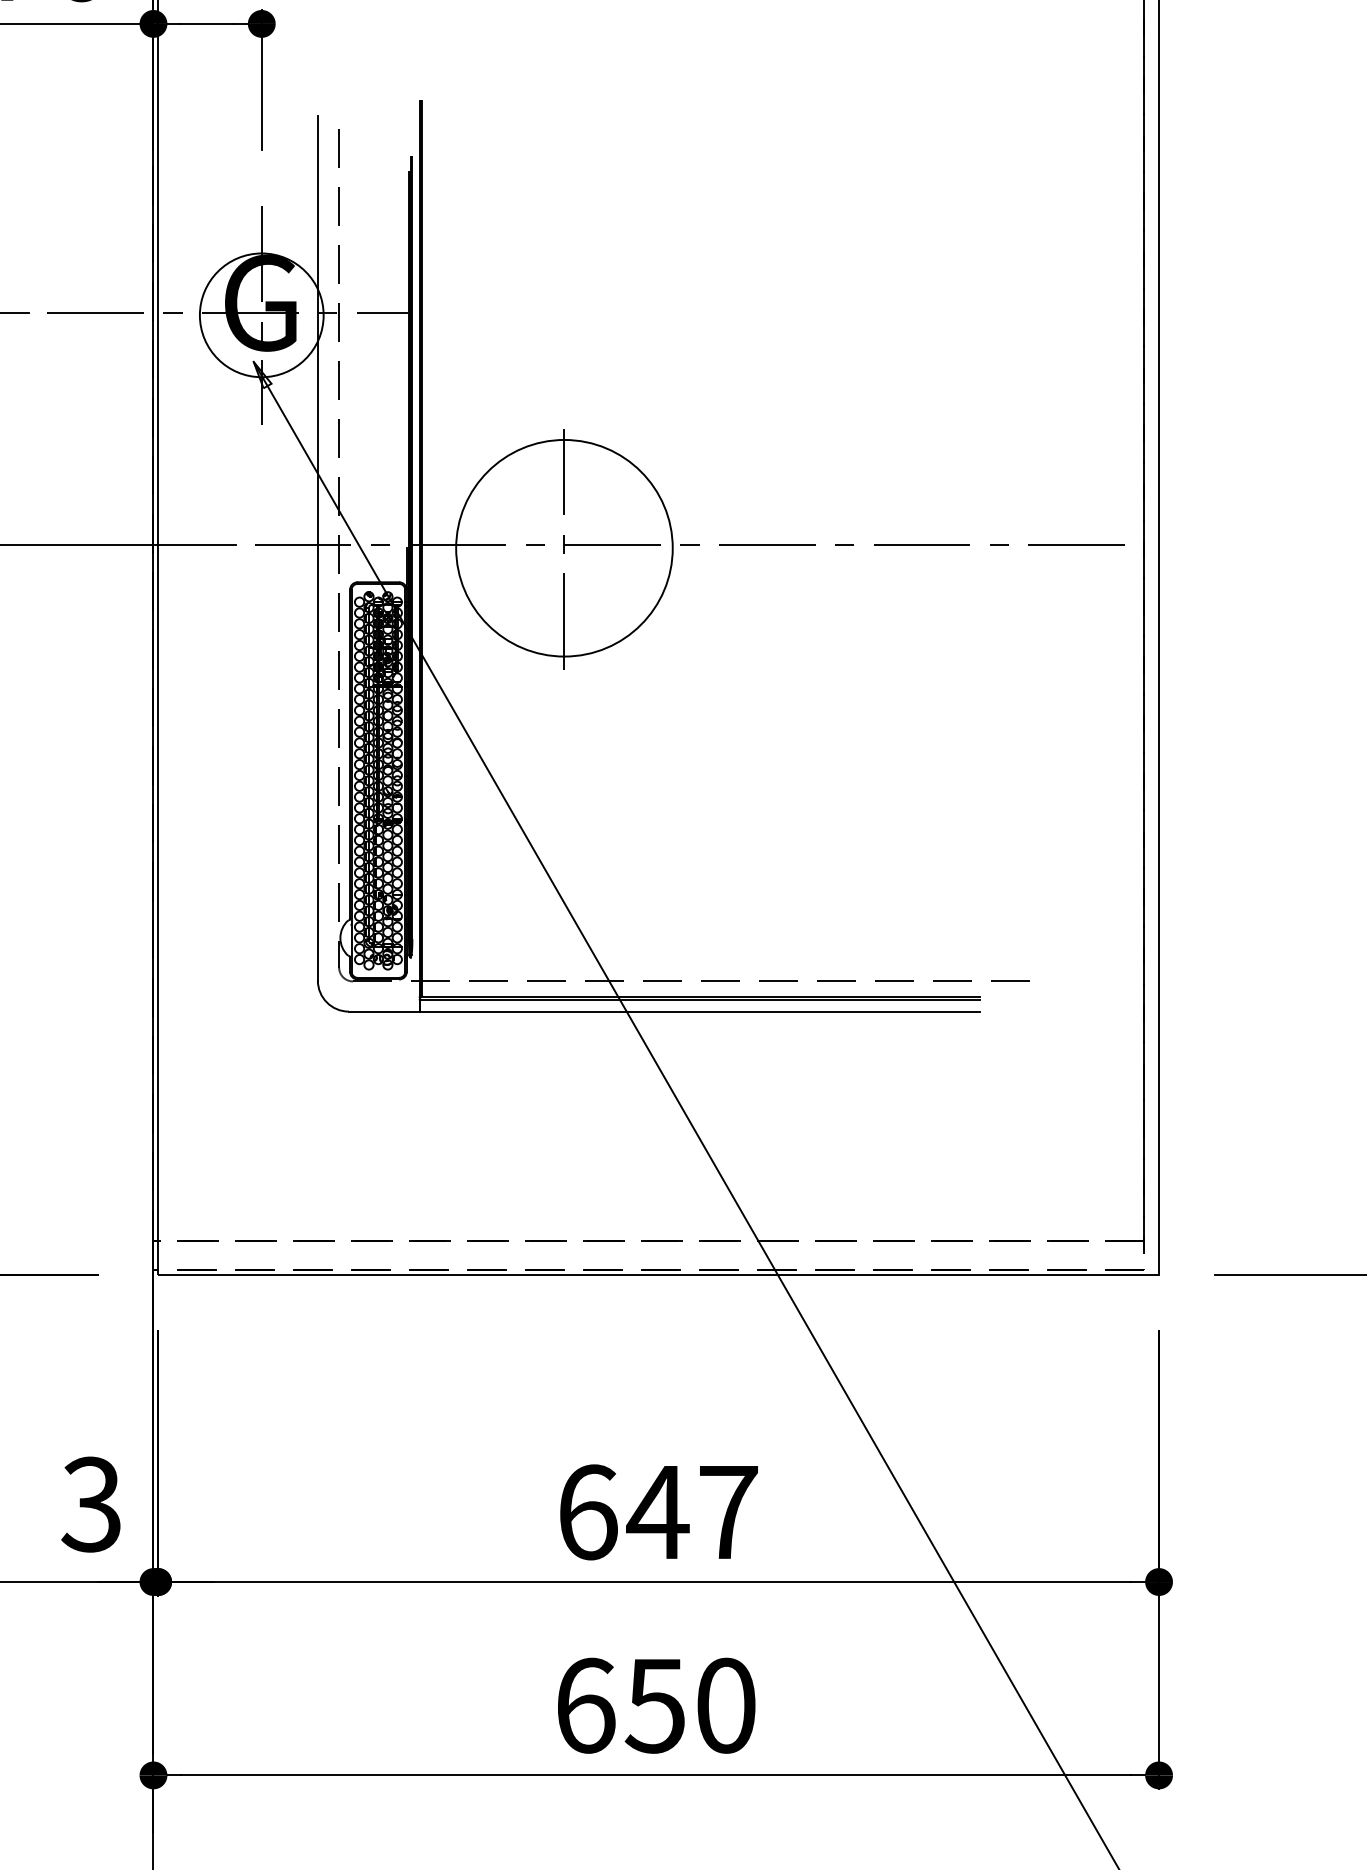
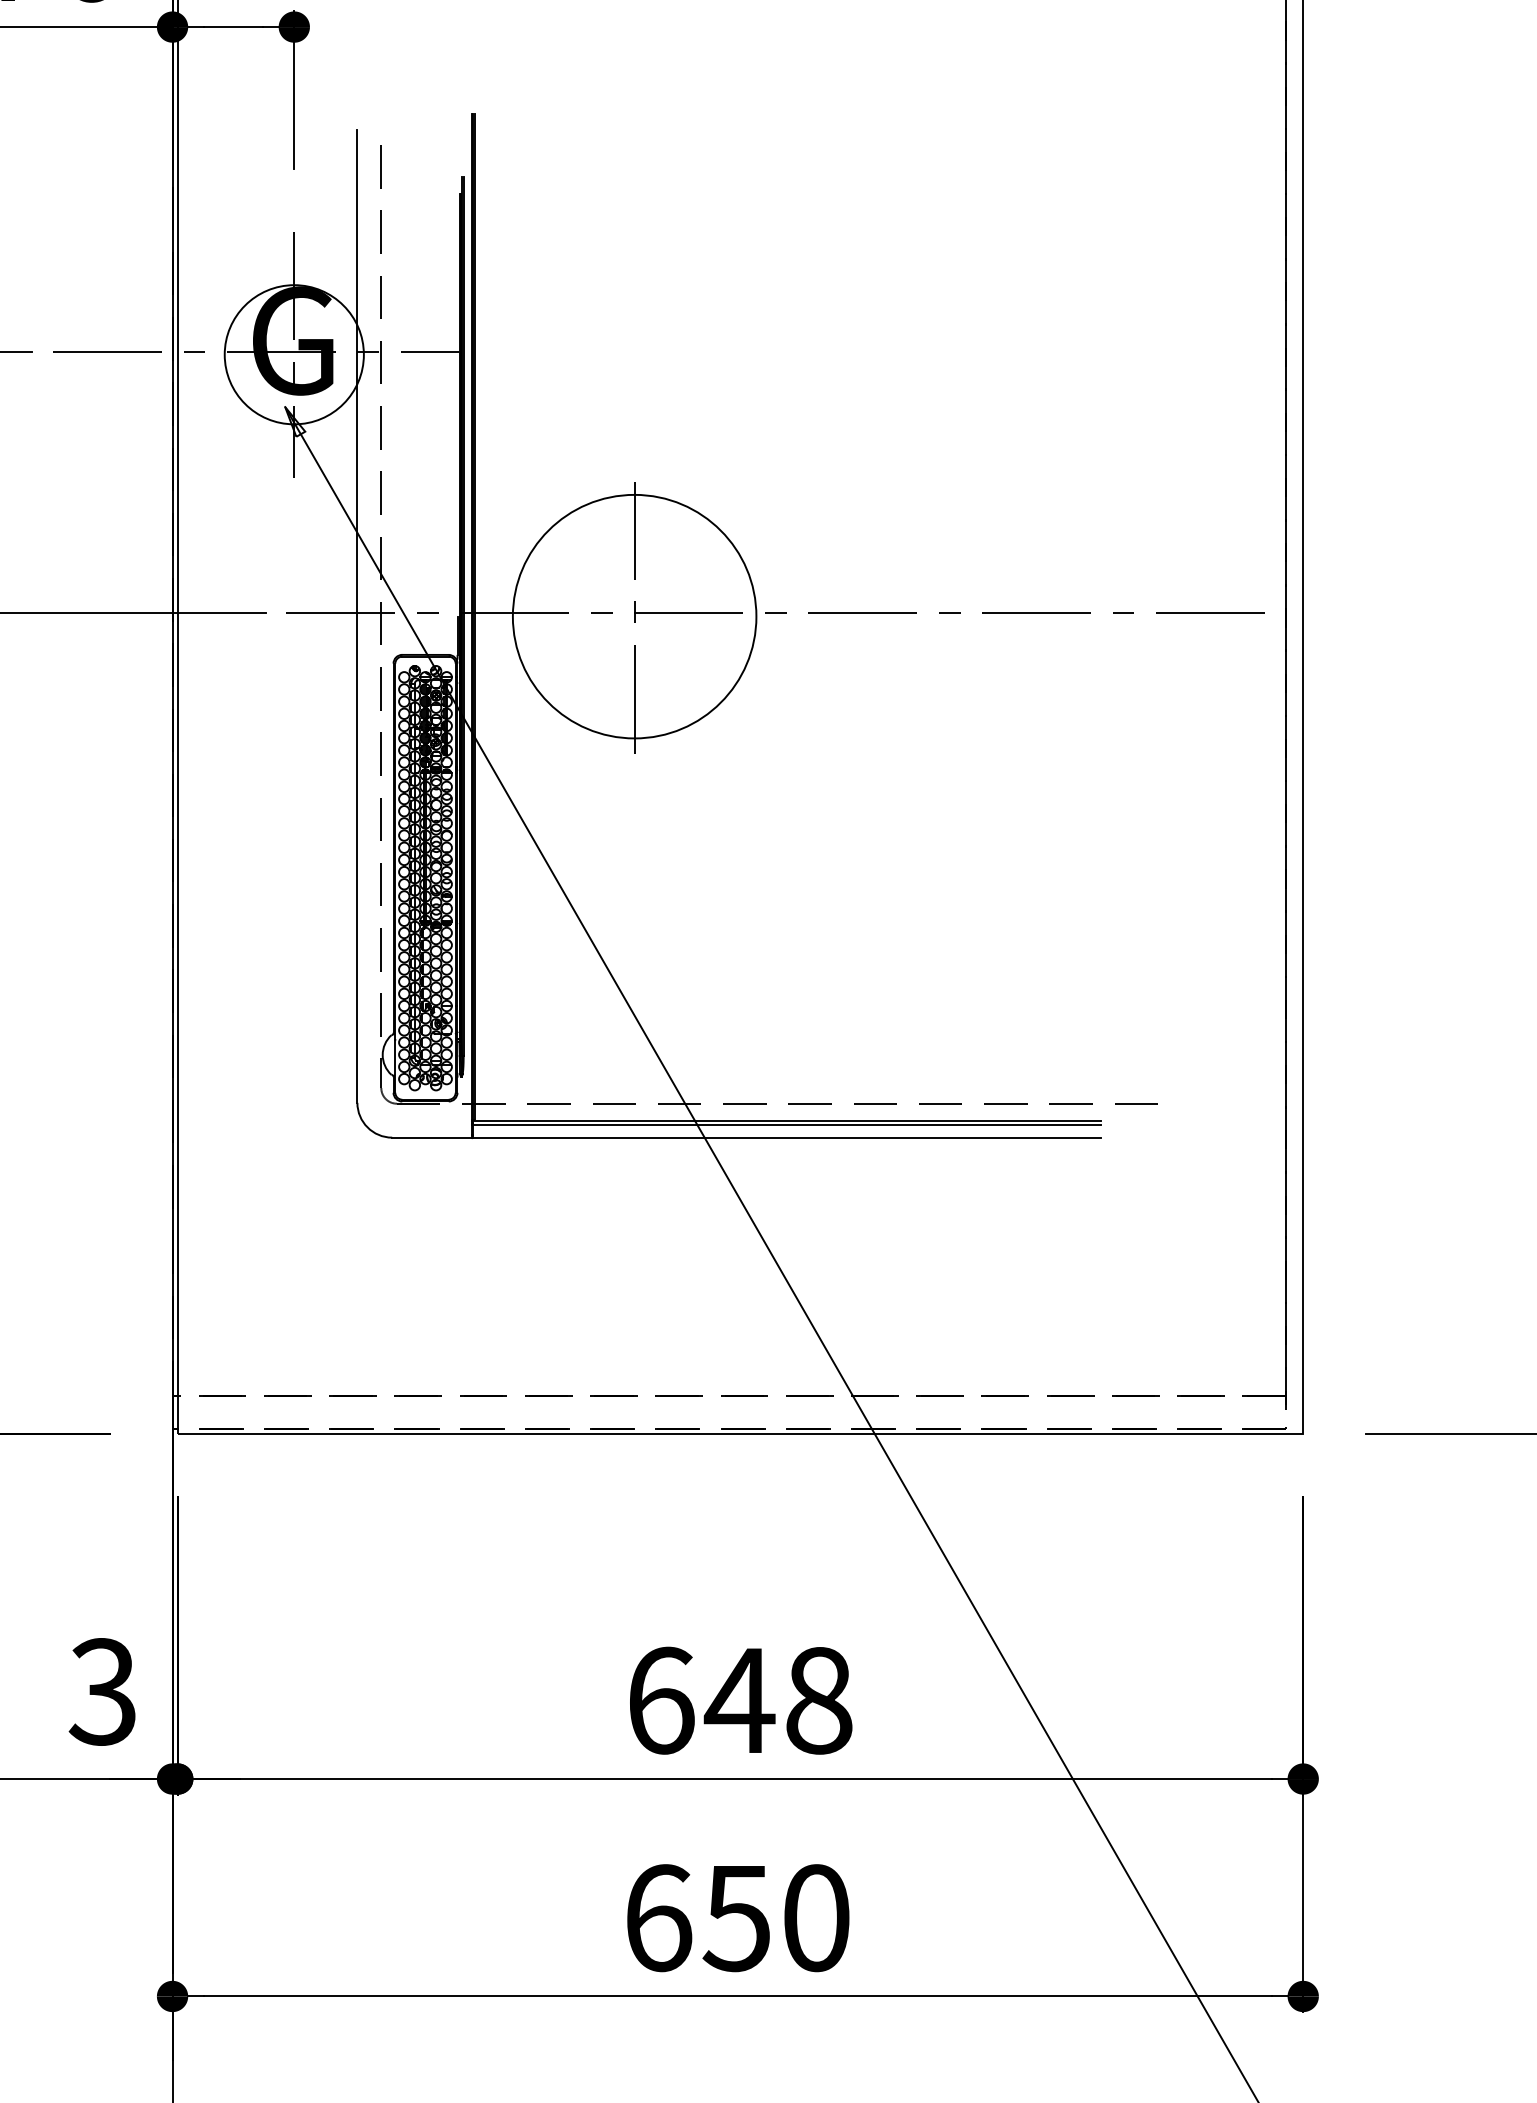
text: (728, 1512) -> (819, 1700), 647 -> 648

